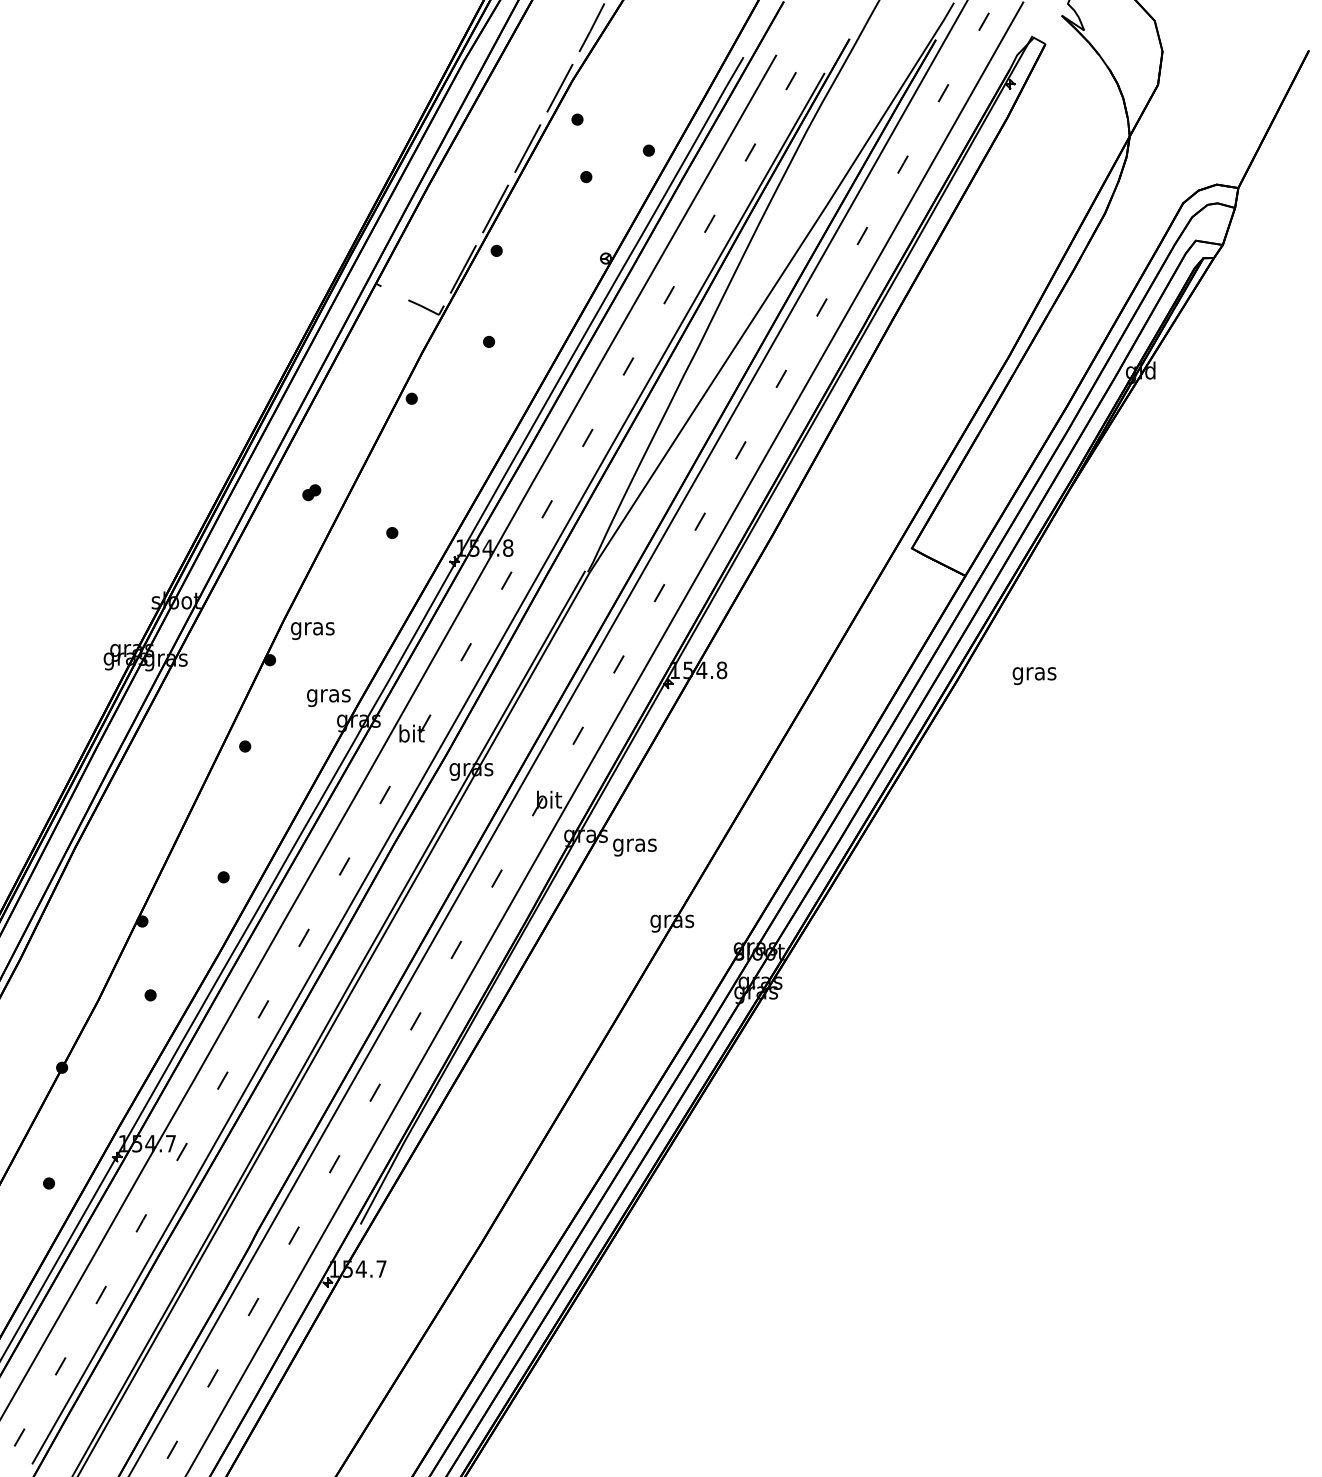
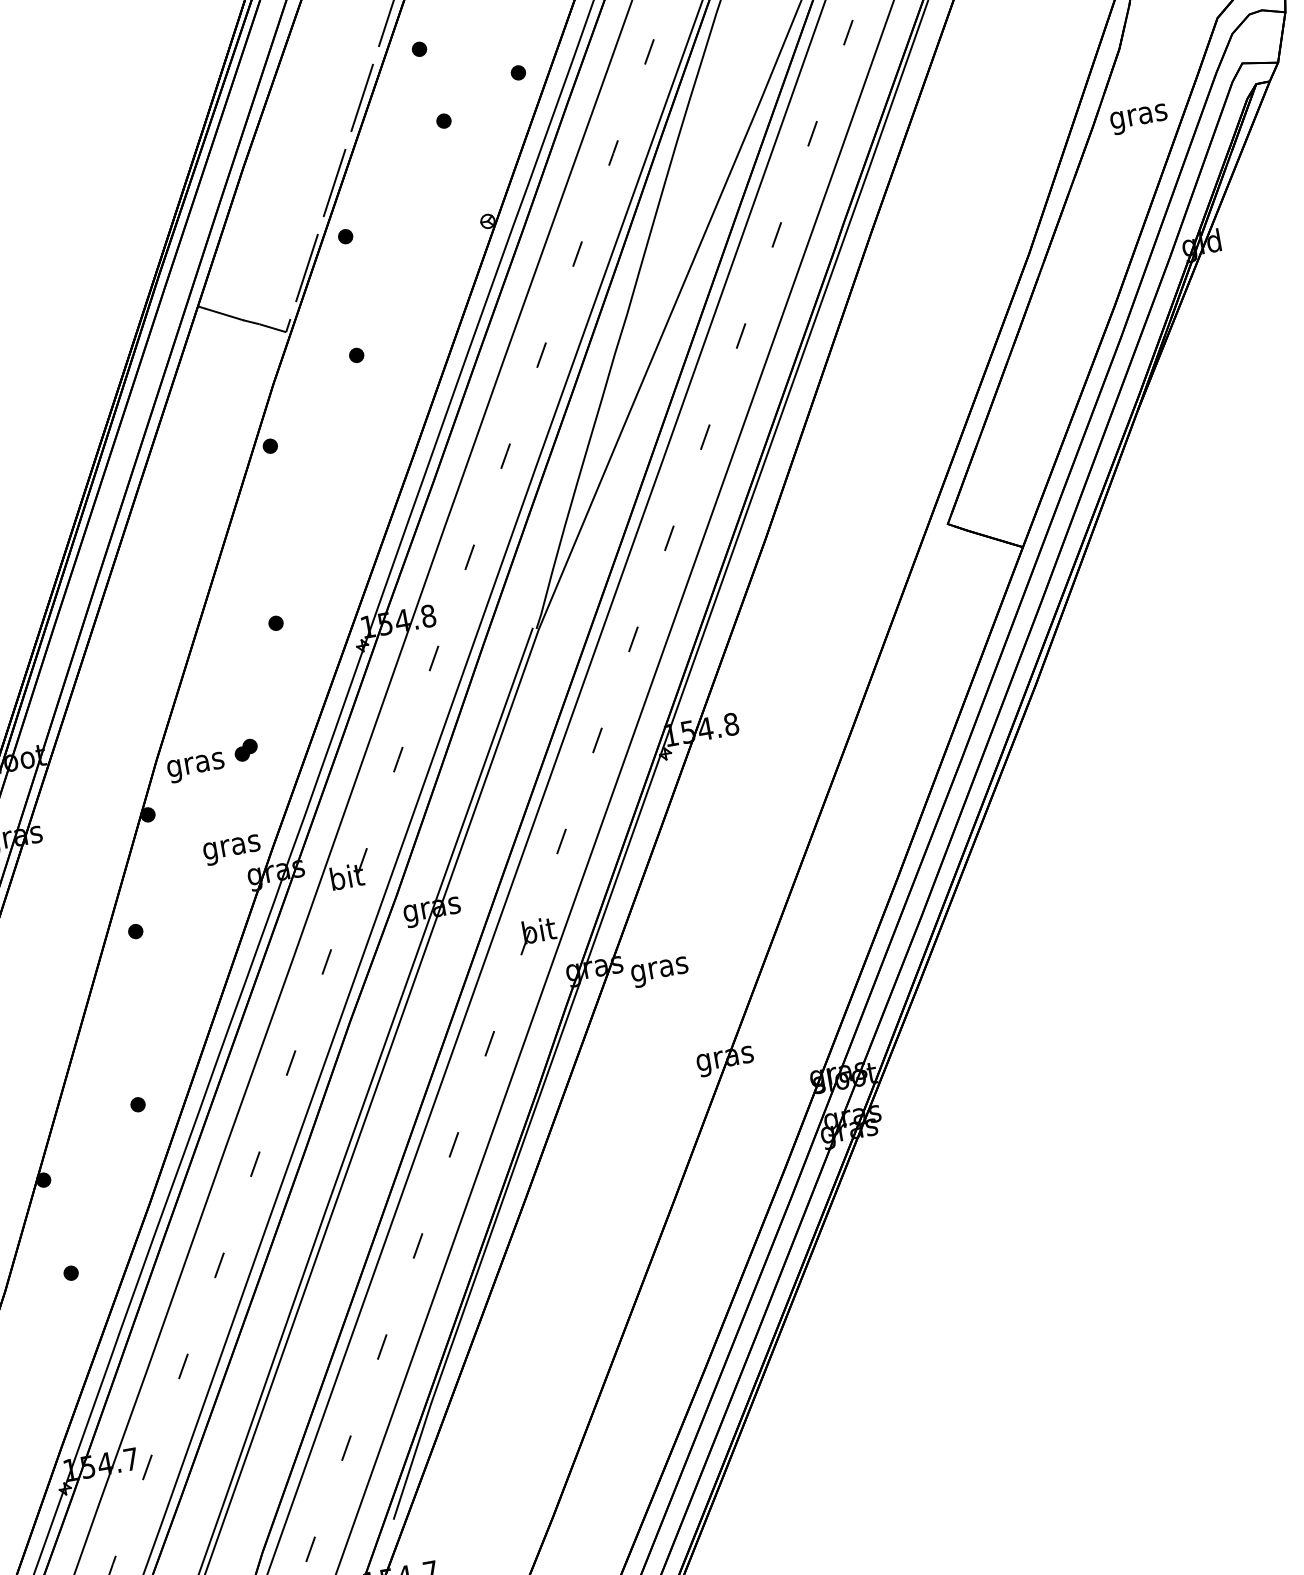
line: (394, 293) -> (223, 314), added
part: (311, 492) -> (245, 750), moved
text: (1034, 675) -> (1139, 118), moved

